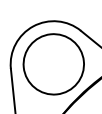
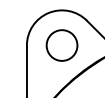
circle: (53, 64) -> (61, 45), size x0.62

